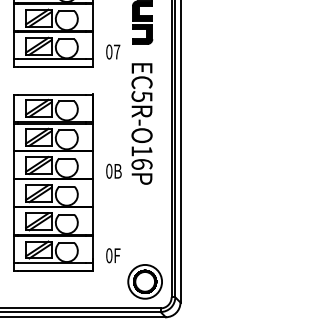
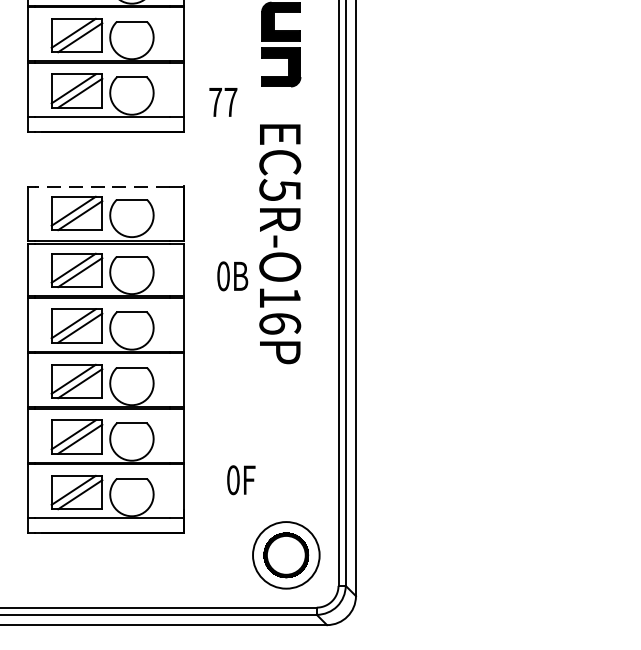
text: (109, 51) -> (216, 101), 07 -> 77
line: (51, 95) -> (101, 188), solid -> dashed
text: (113, 170) -> (231, 274), moved
text: (113, 255) -> (241, 479), moved

